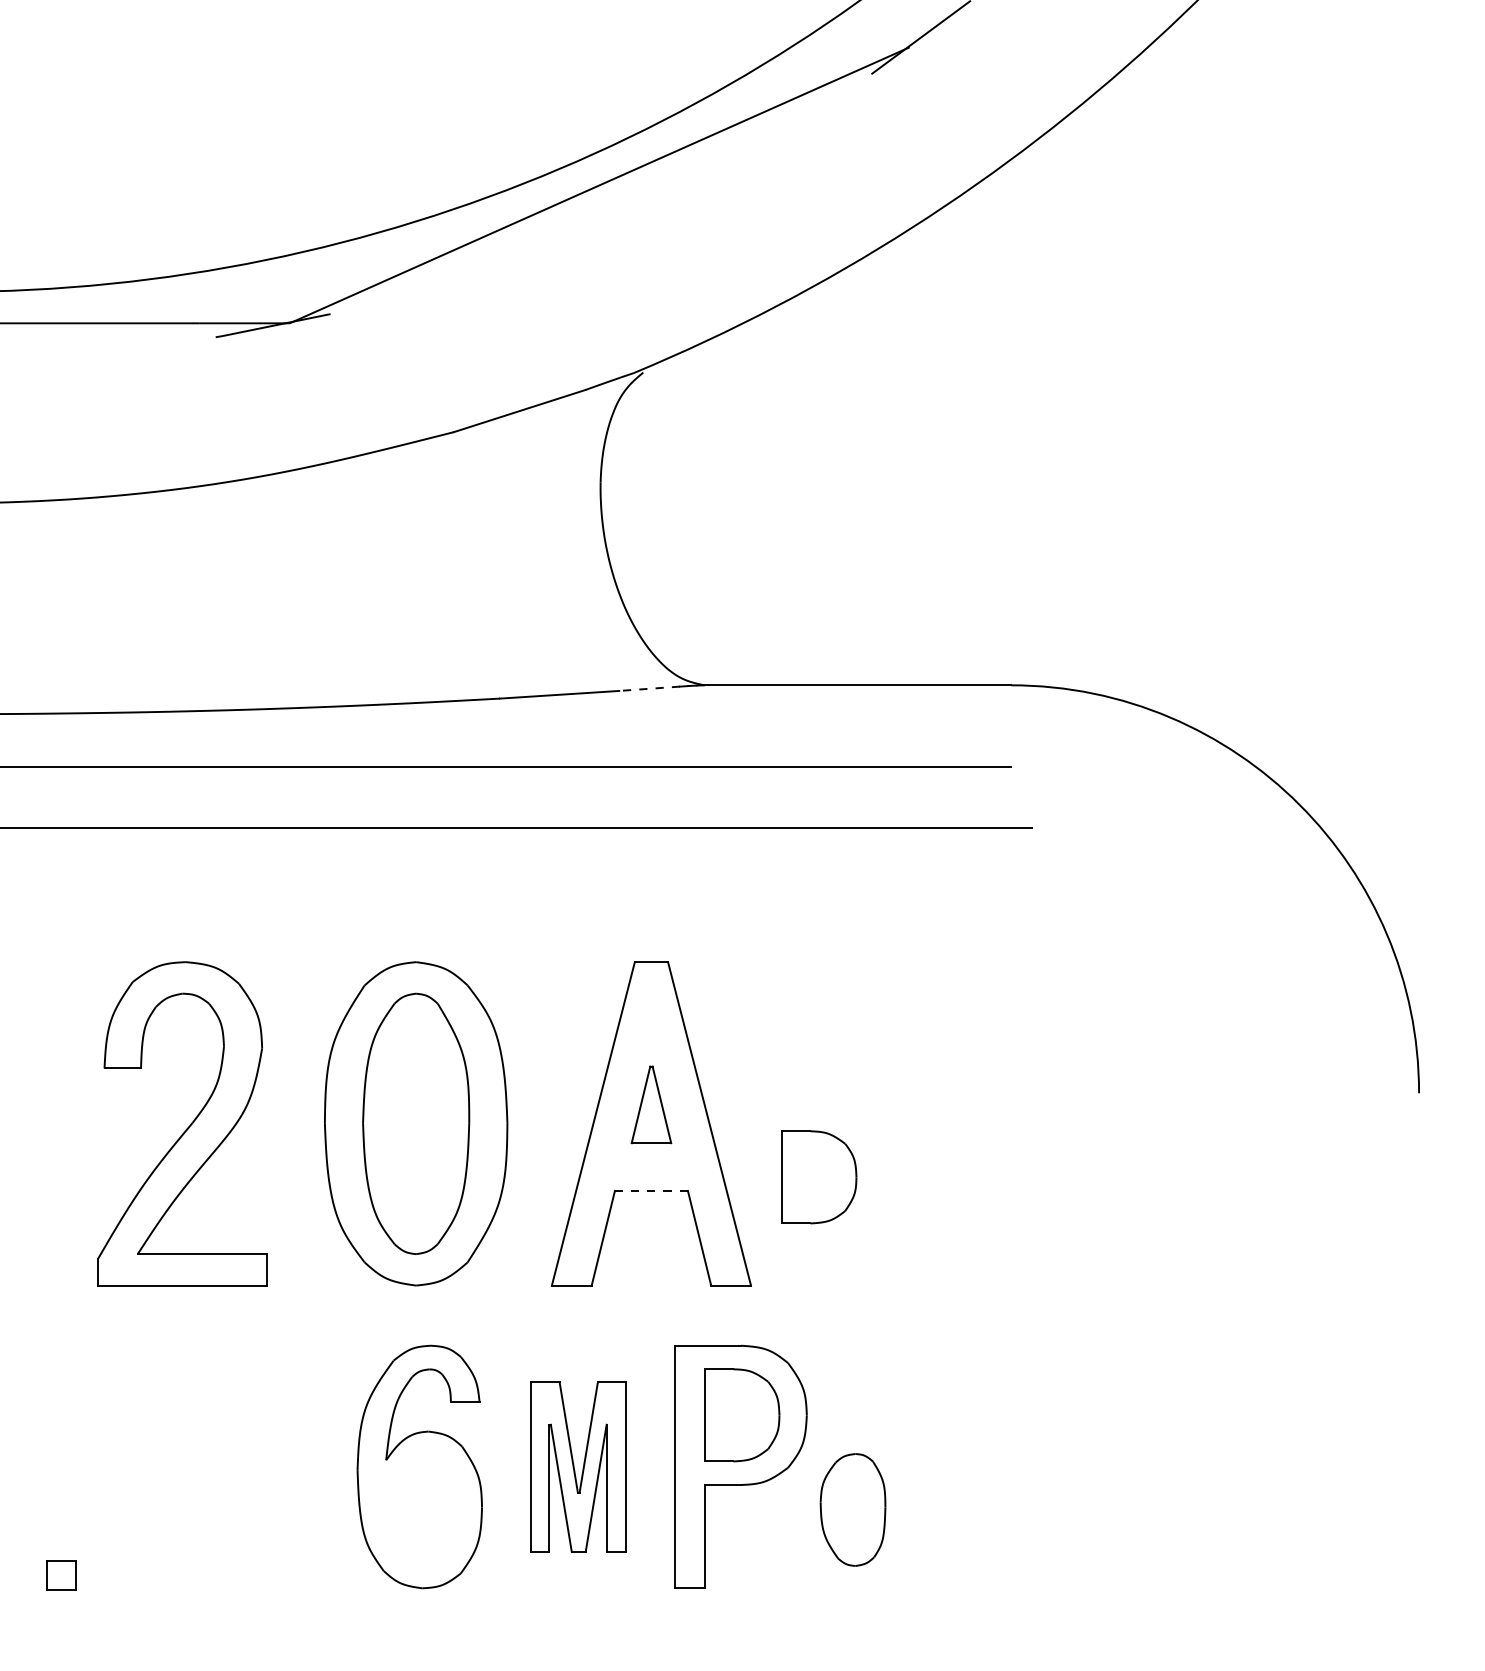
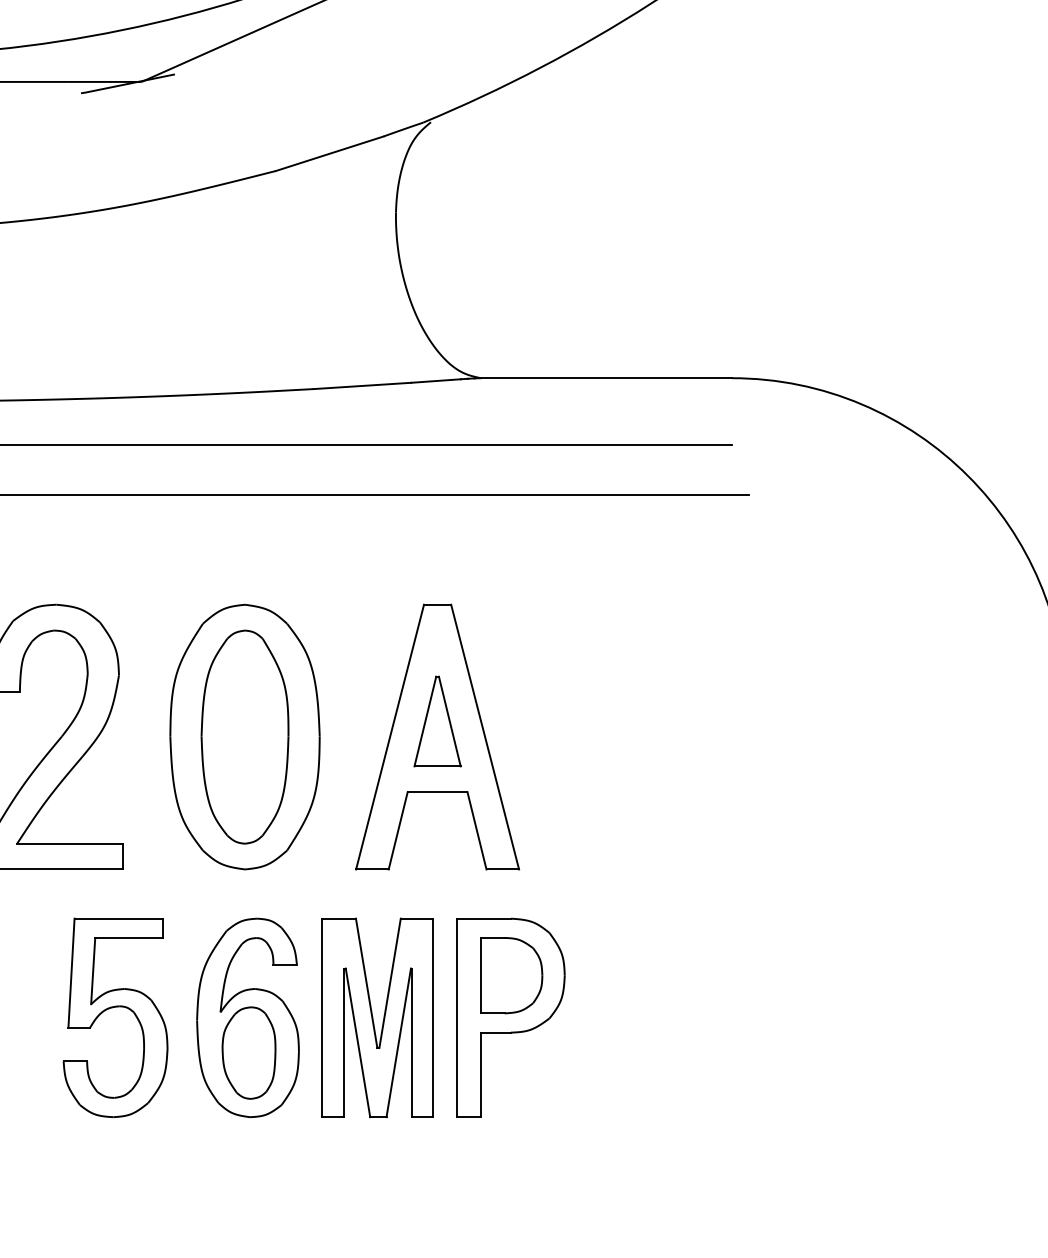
line: (649, 688) -> (436, 380), dashed -> solid
part: (651, 1104) -> (437, 721), size x1.43
part: (819, 1177) -> (575, 781), removed
line: (651, 1191) -> (437, 792), dashed -> solid
part: (253, 1455) -> (111, 1008), added
part: (577, 1466) -> (377, 1017), size x1.43
part: (852, 1509) -> (248, 1052), moved

